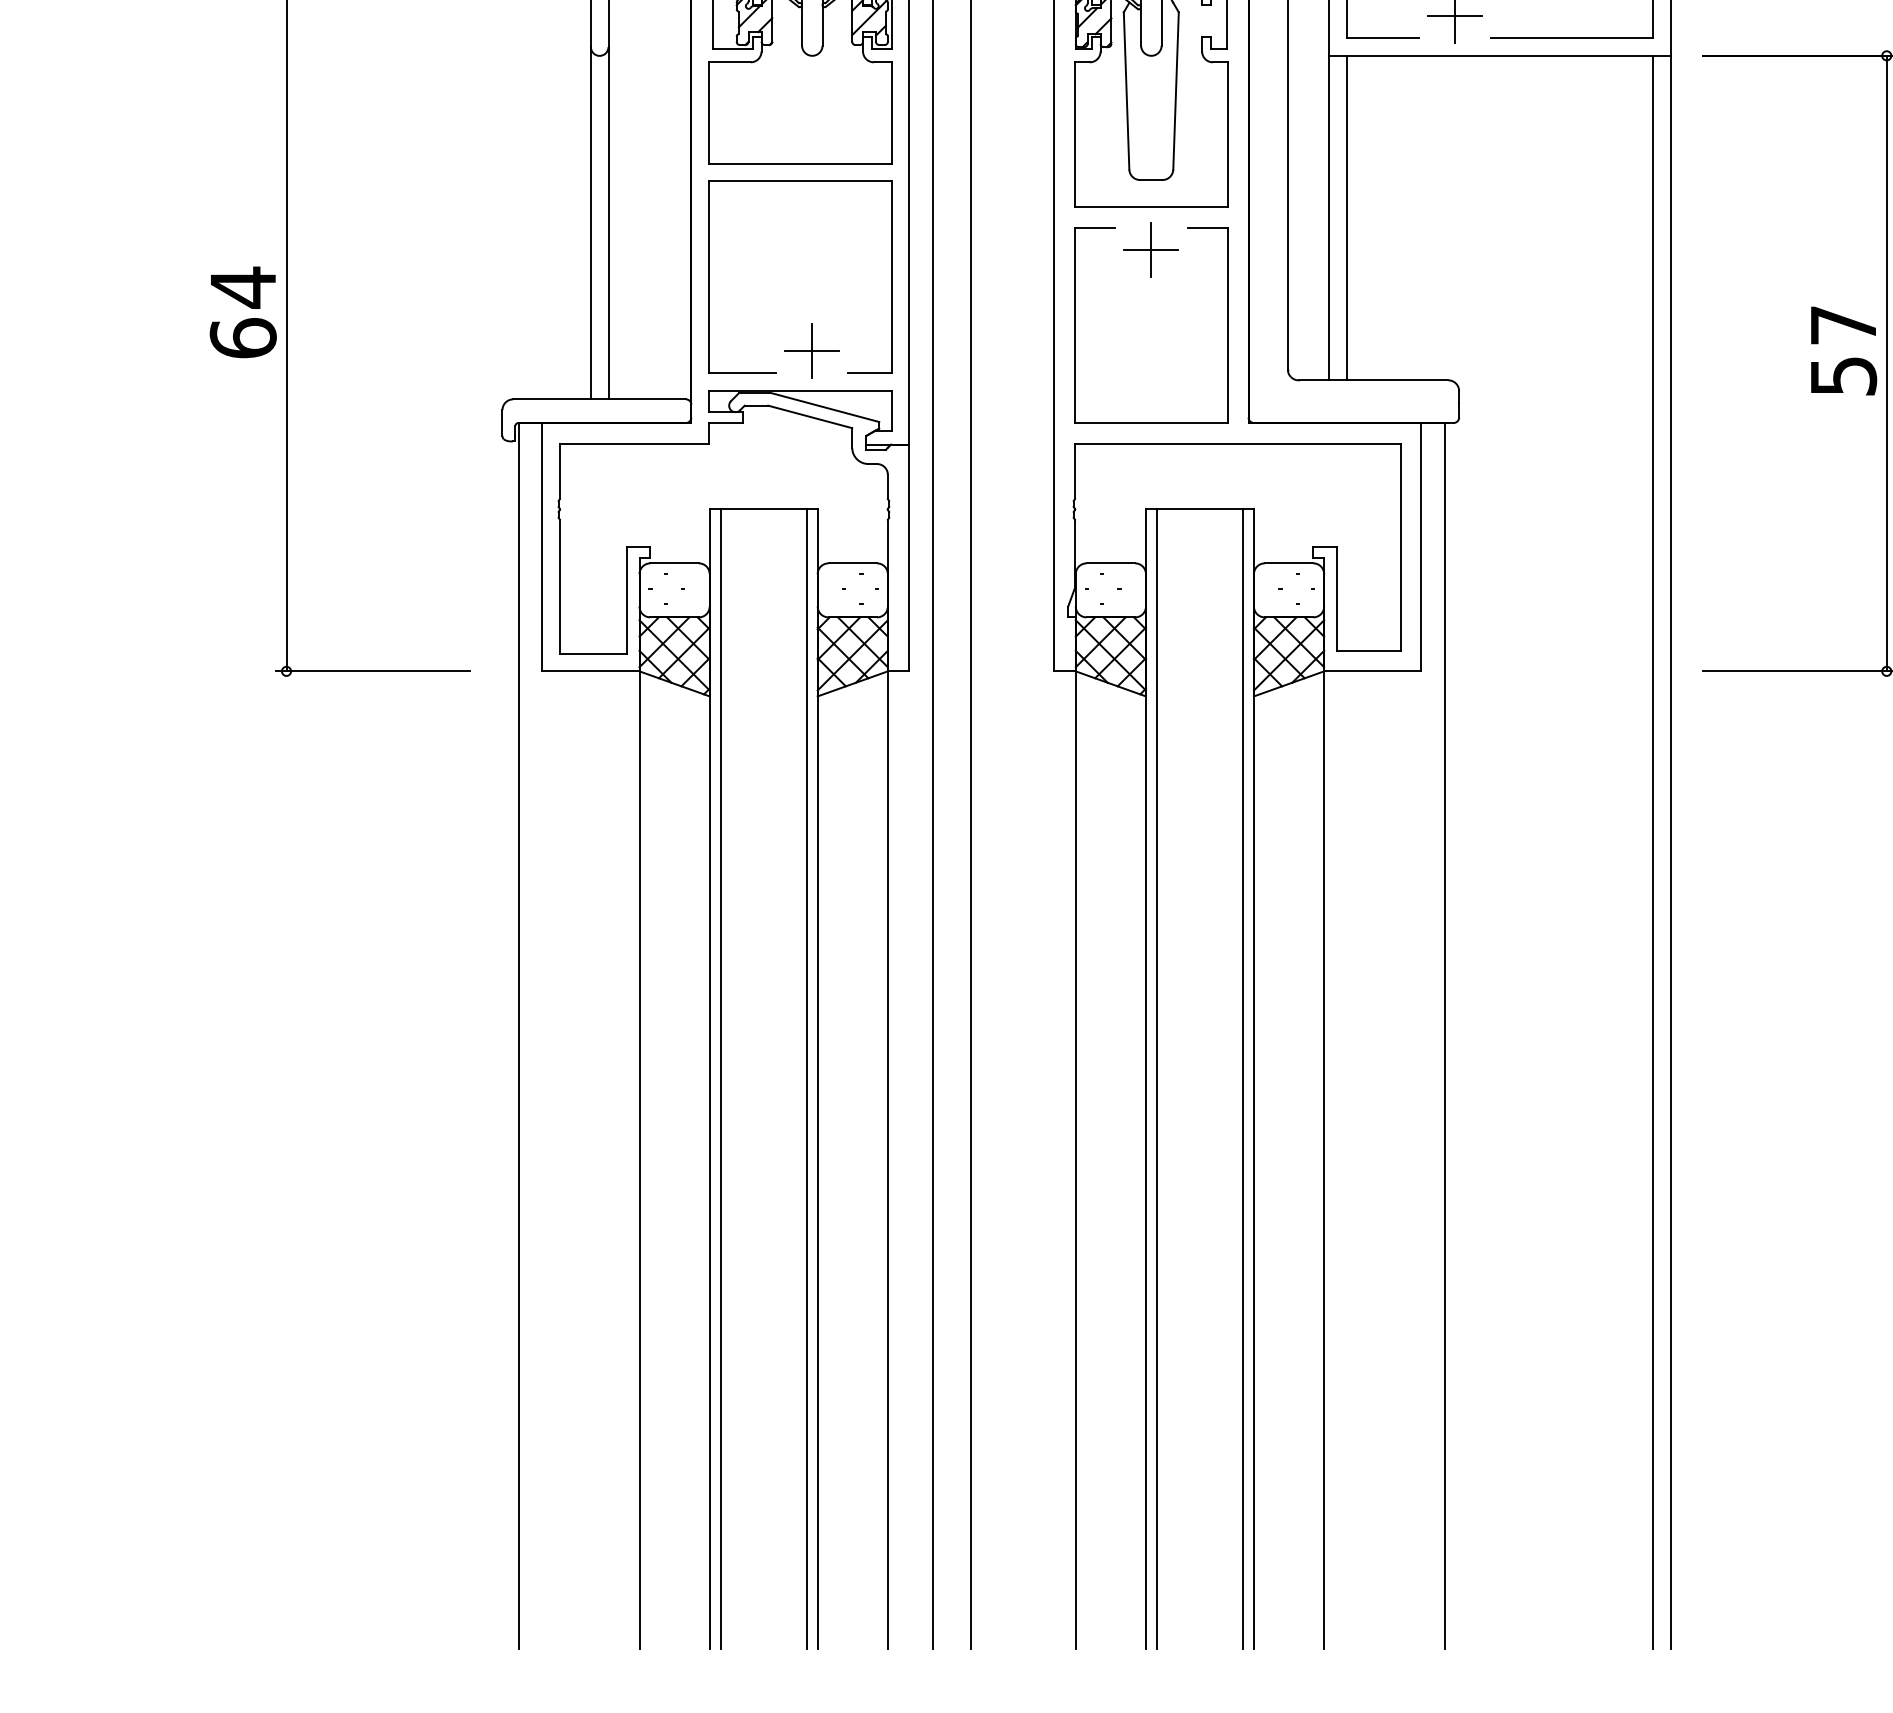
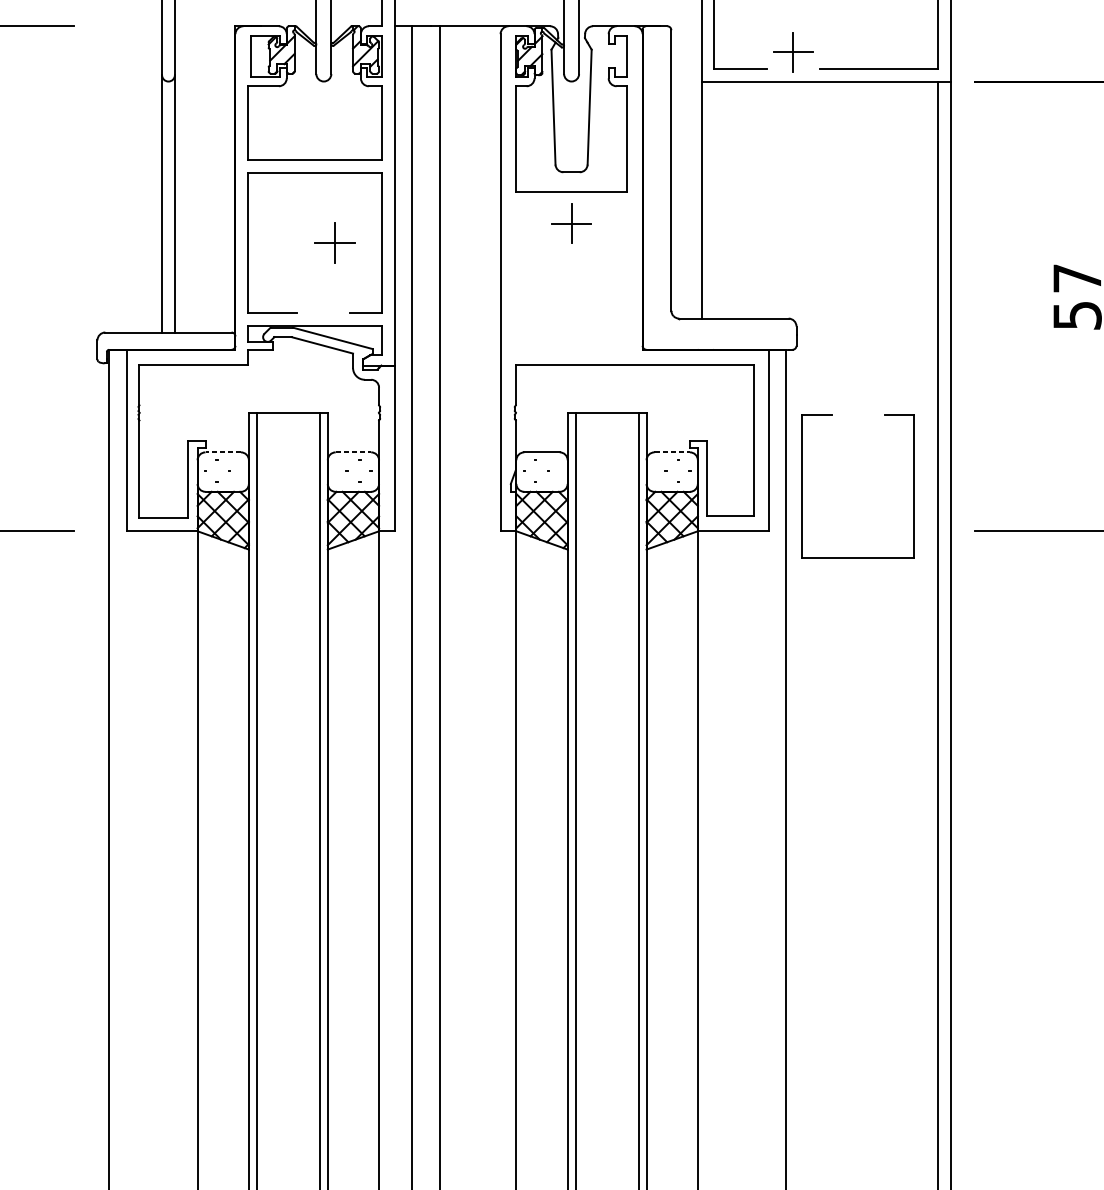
line: (1346, 217) -> (714, 199), removed
part: (1075, 325) -> (802, 486), moved
part: (811, 350) -> (334, 242), moved
line: (674, 563) -> (223, 452), solid -> dashed
line: (853, 563) -> (353, 452), solid -> dashed
line: (1289, 563) -> (672, 452), solid -> dashed

